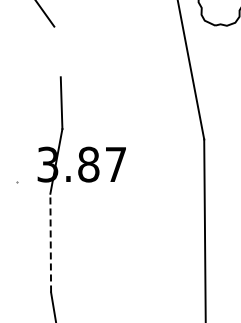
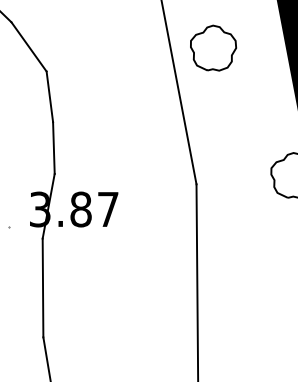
line: (57, 51) -> (49, 96), added
line: (51, 242) -> (43, 287), dashed -> solid

